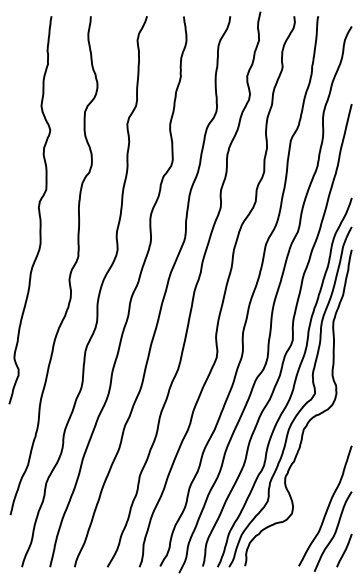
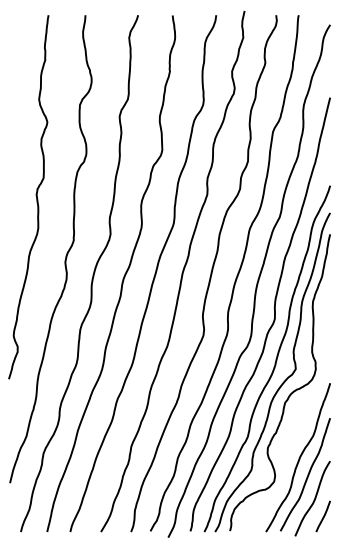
curve: (318, 487) -> (298, 457), added

